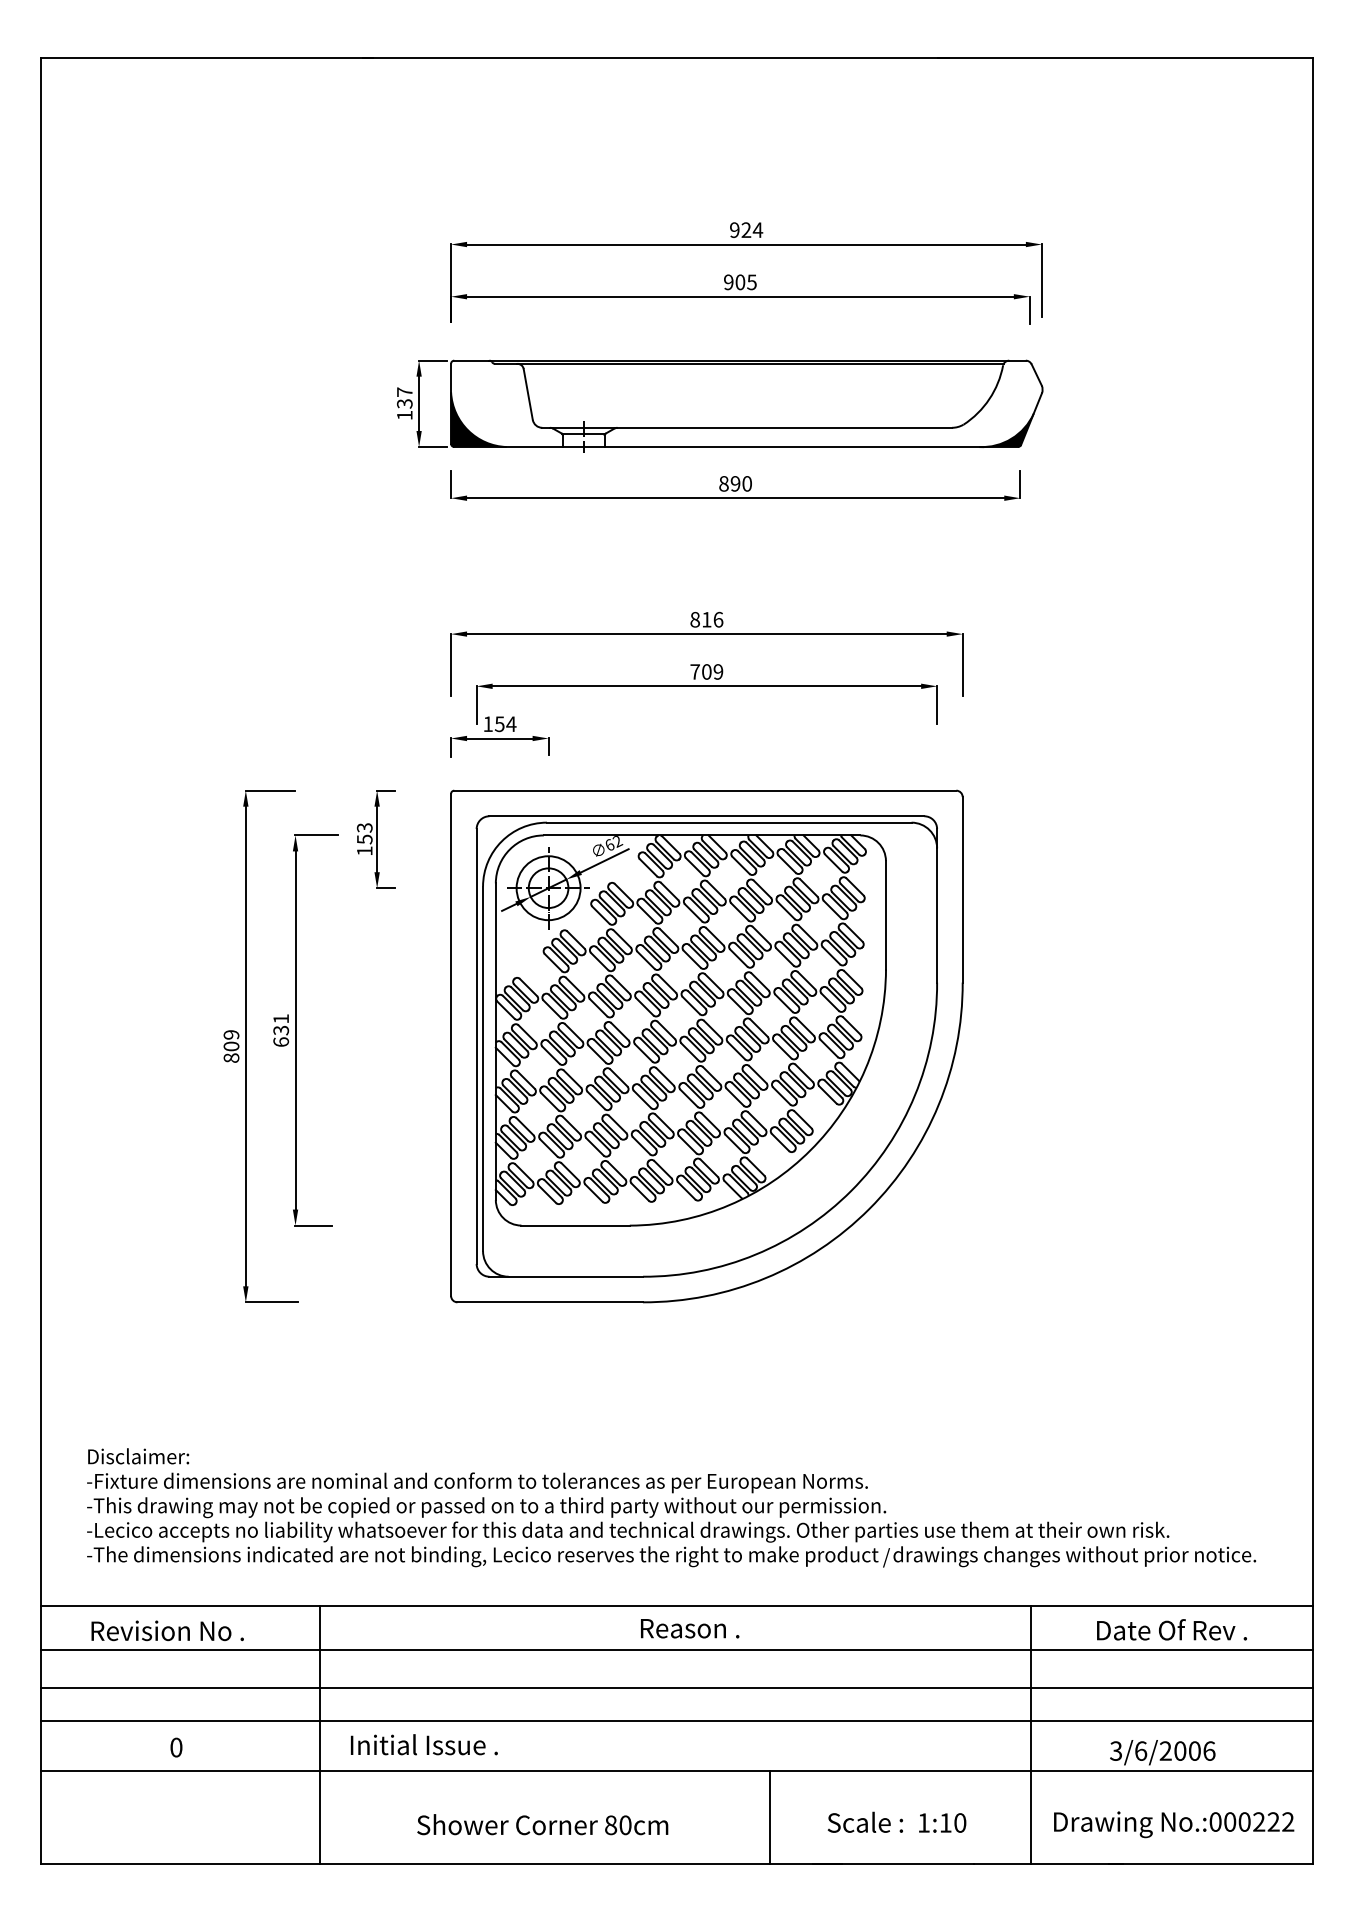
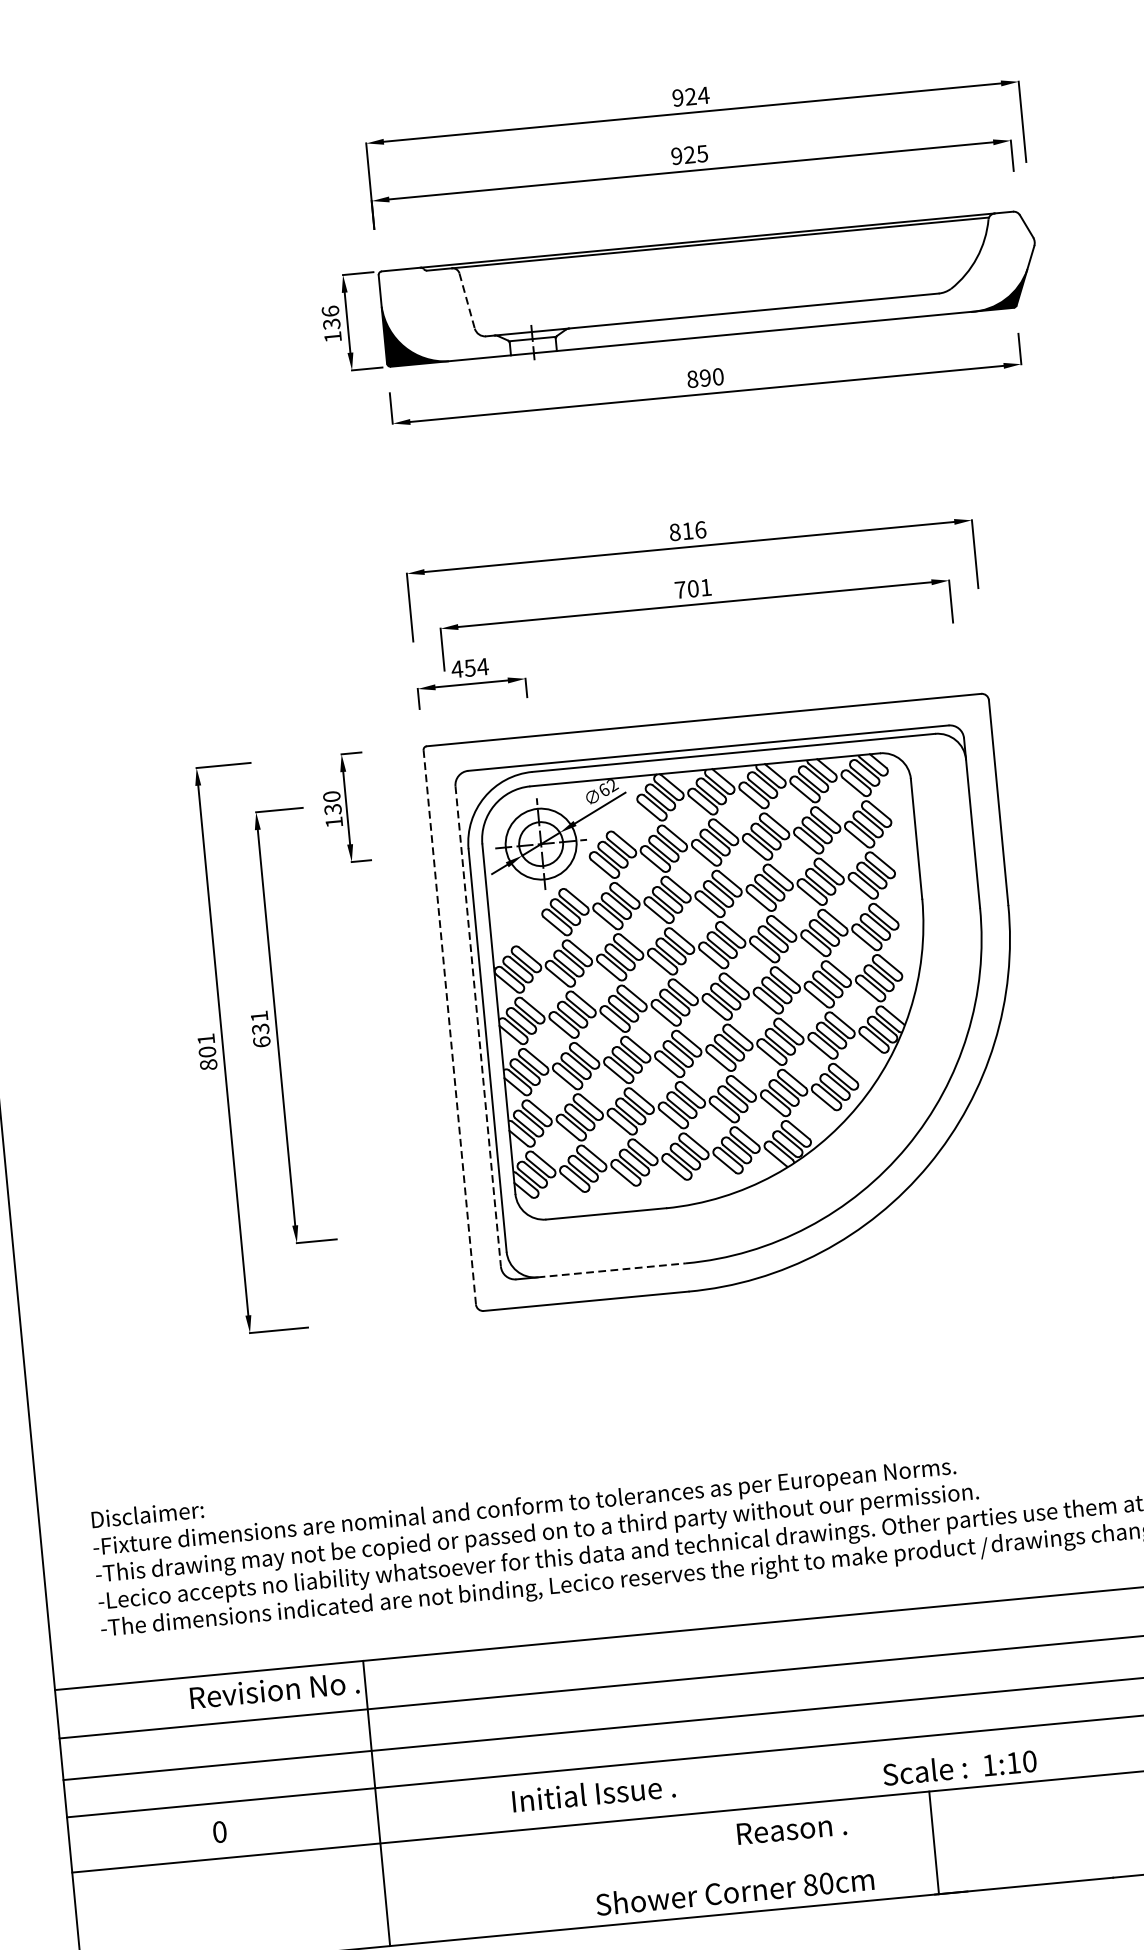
text: (740, 282) -> (689, 155), 905 -> 925
text: (404, 391) -> (330, 310), 137 -> 136
line: (528, 394) -> (467, 300), solid -> dashed
text: (718, 671) -> (706, 587), 709 -> 701
text: (488, 723) -> (457, 668), 154 -> 454
text: (364, 833) -> (332, 802), 153 -> 130
text: (231, 1034) -> (206, 1038), 809 -> 801
line: (451, 1045) -> (450, 1027), solid -> dashed
line: (476, 1047) -> (478, 1027), solid -> dashed
line: (576, 1276) -> (612, 1270), solid -> dashed
text: (690, 1628) -> (792, 1829), moved
text: (167, 1630) -> (274, 1689), moved
text: (424, 1744) -> (593, 1793), moved
line: (769, 1817) -> (934, 1842), moved
text: (896, 1821) -> (959, 1766), moved
text: (542, 1824) -> (734, 1891), moved

